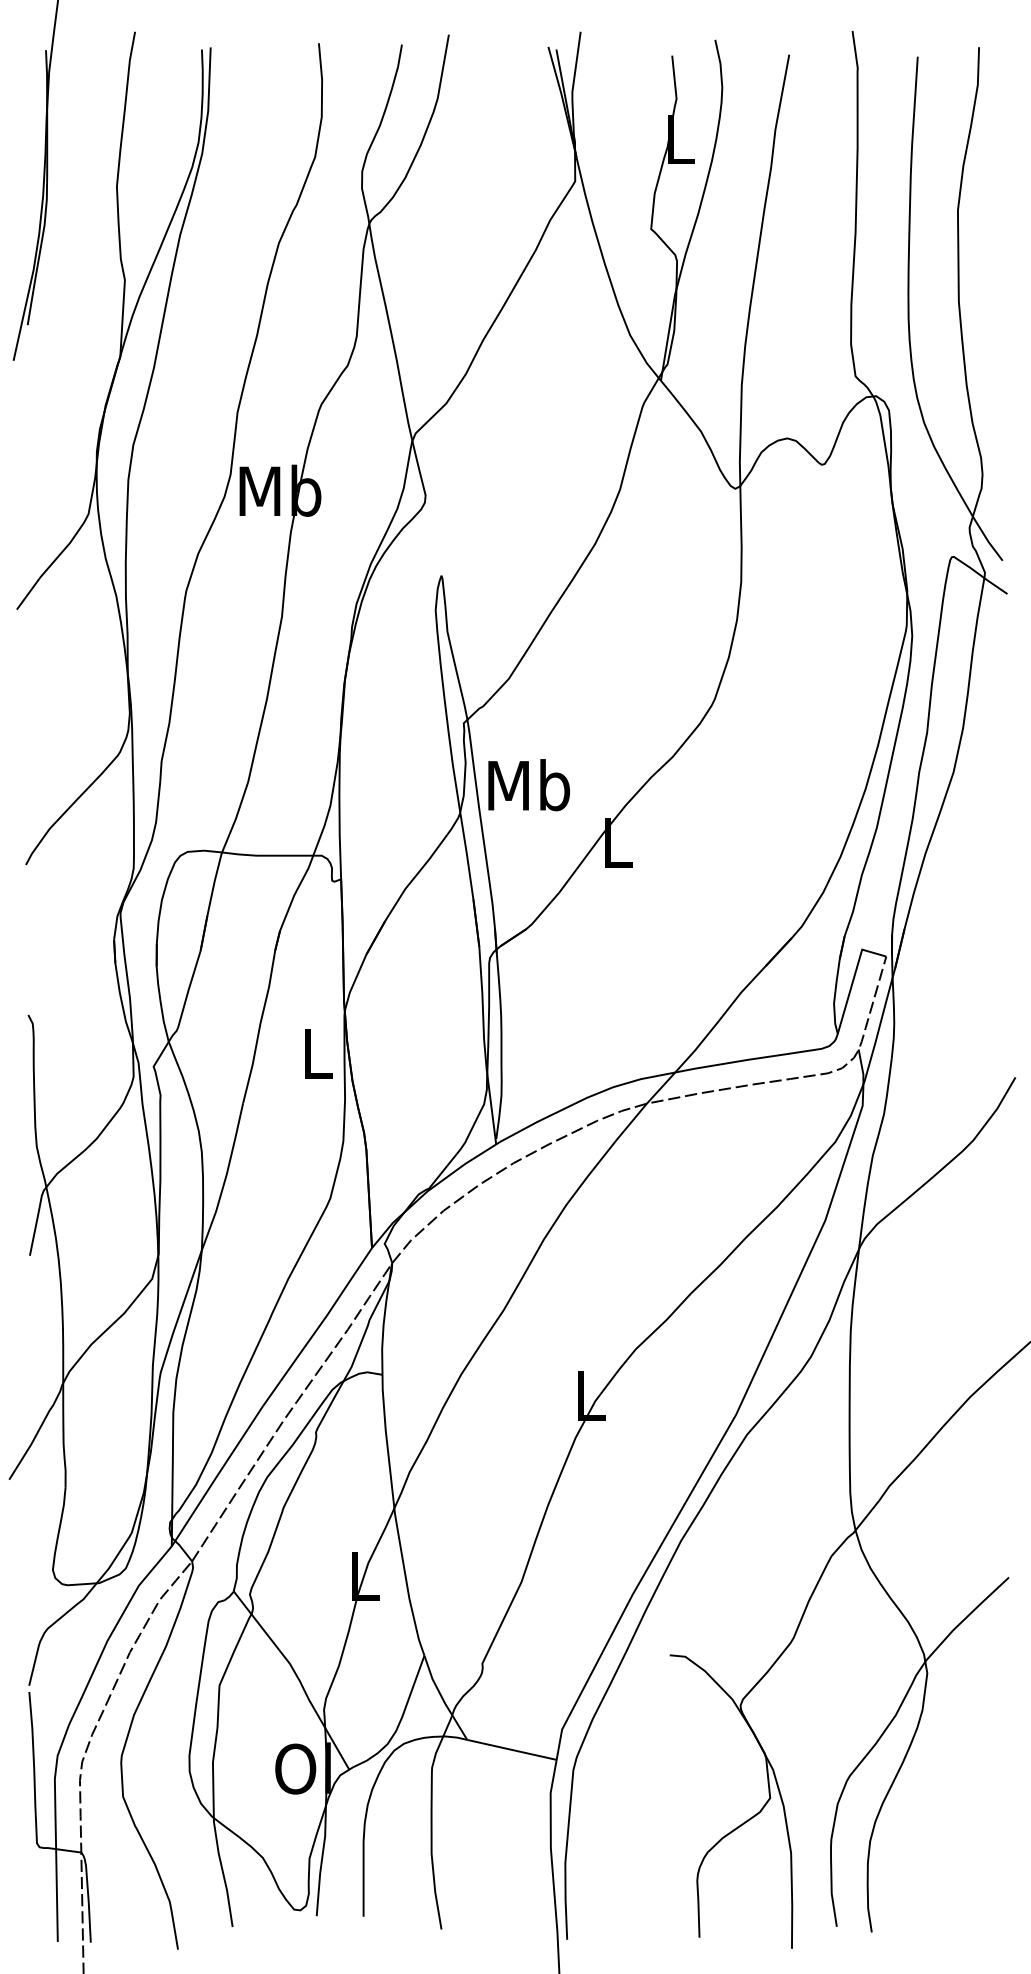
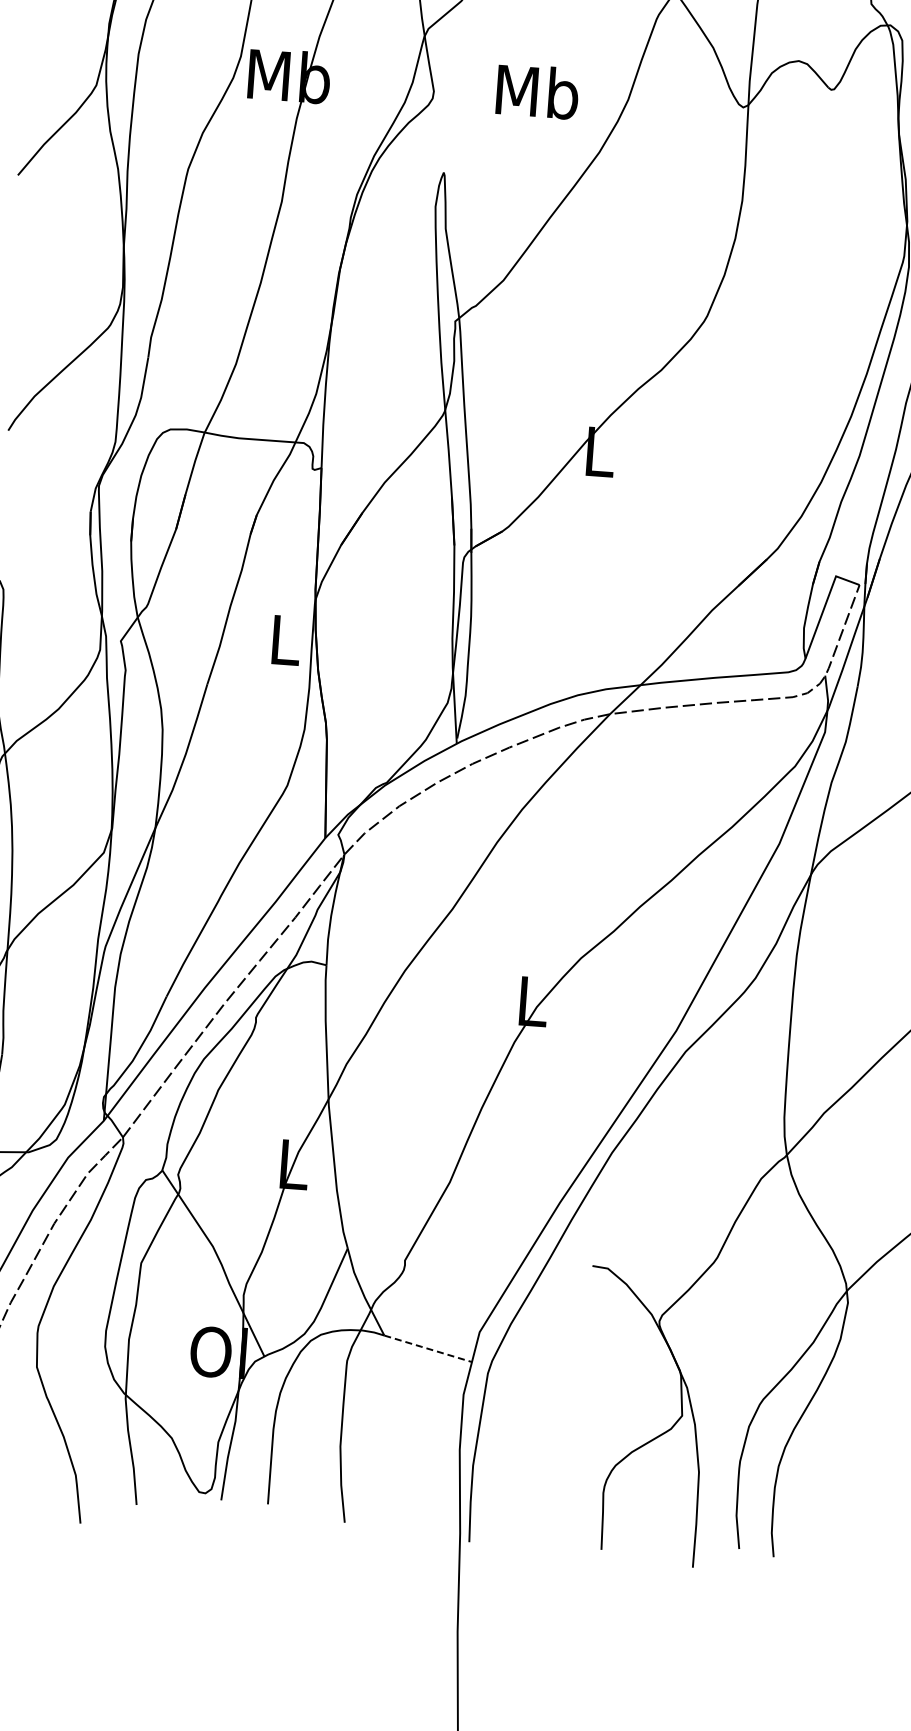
text: (528, 785) -> (537, 92), moved
line: (511, 1749) -> (427, 1348), solid -> dashed

